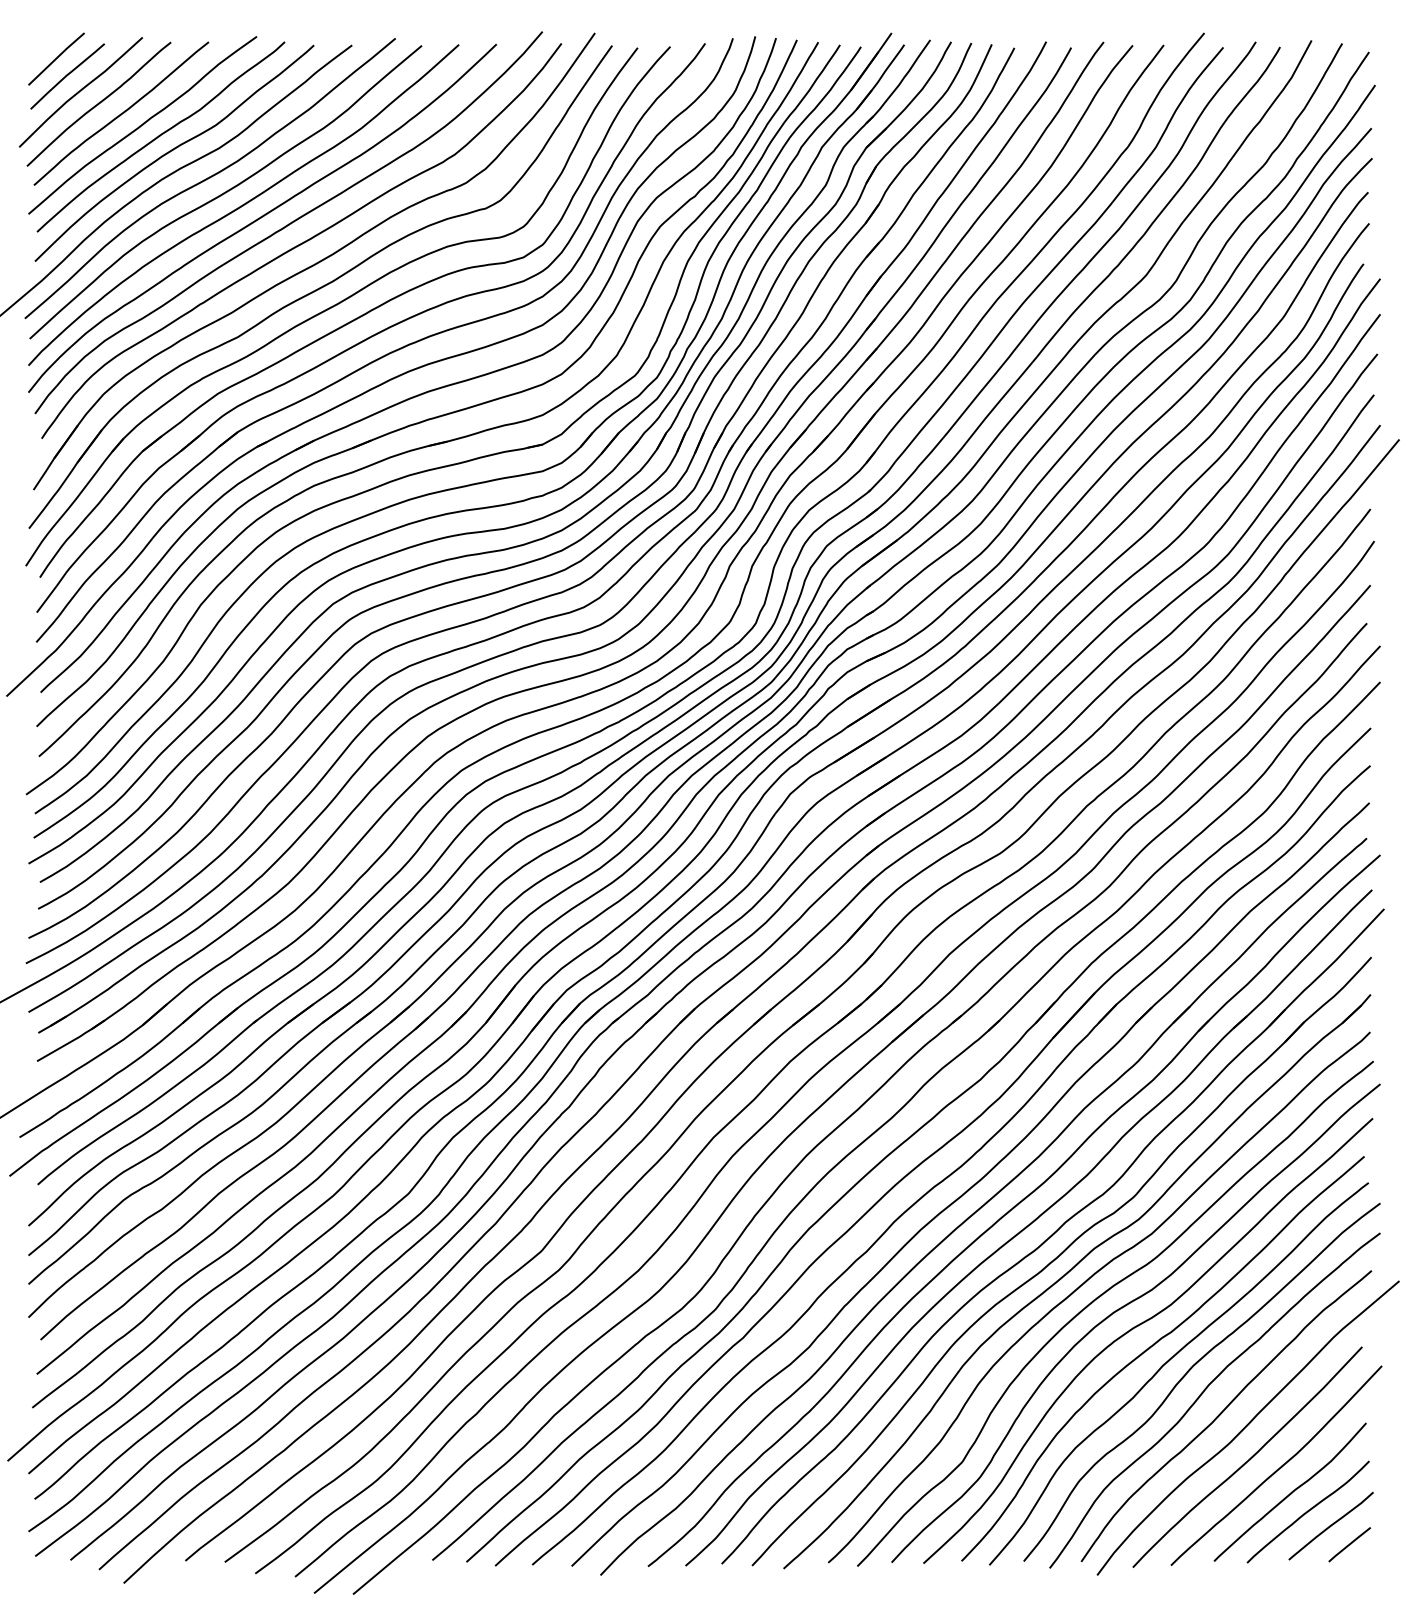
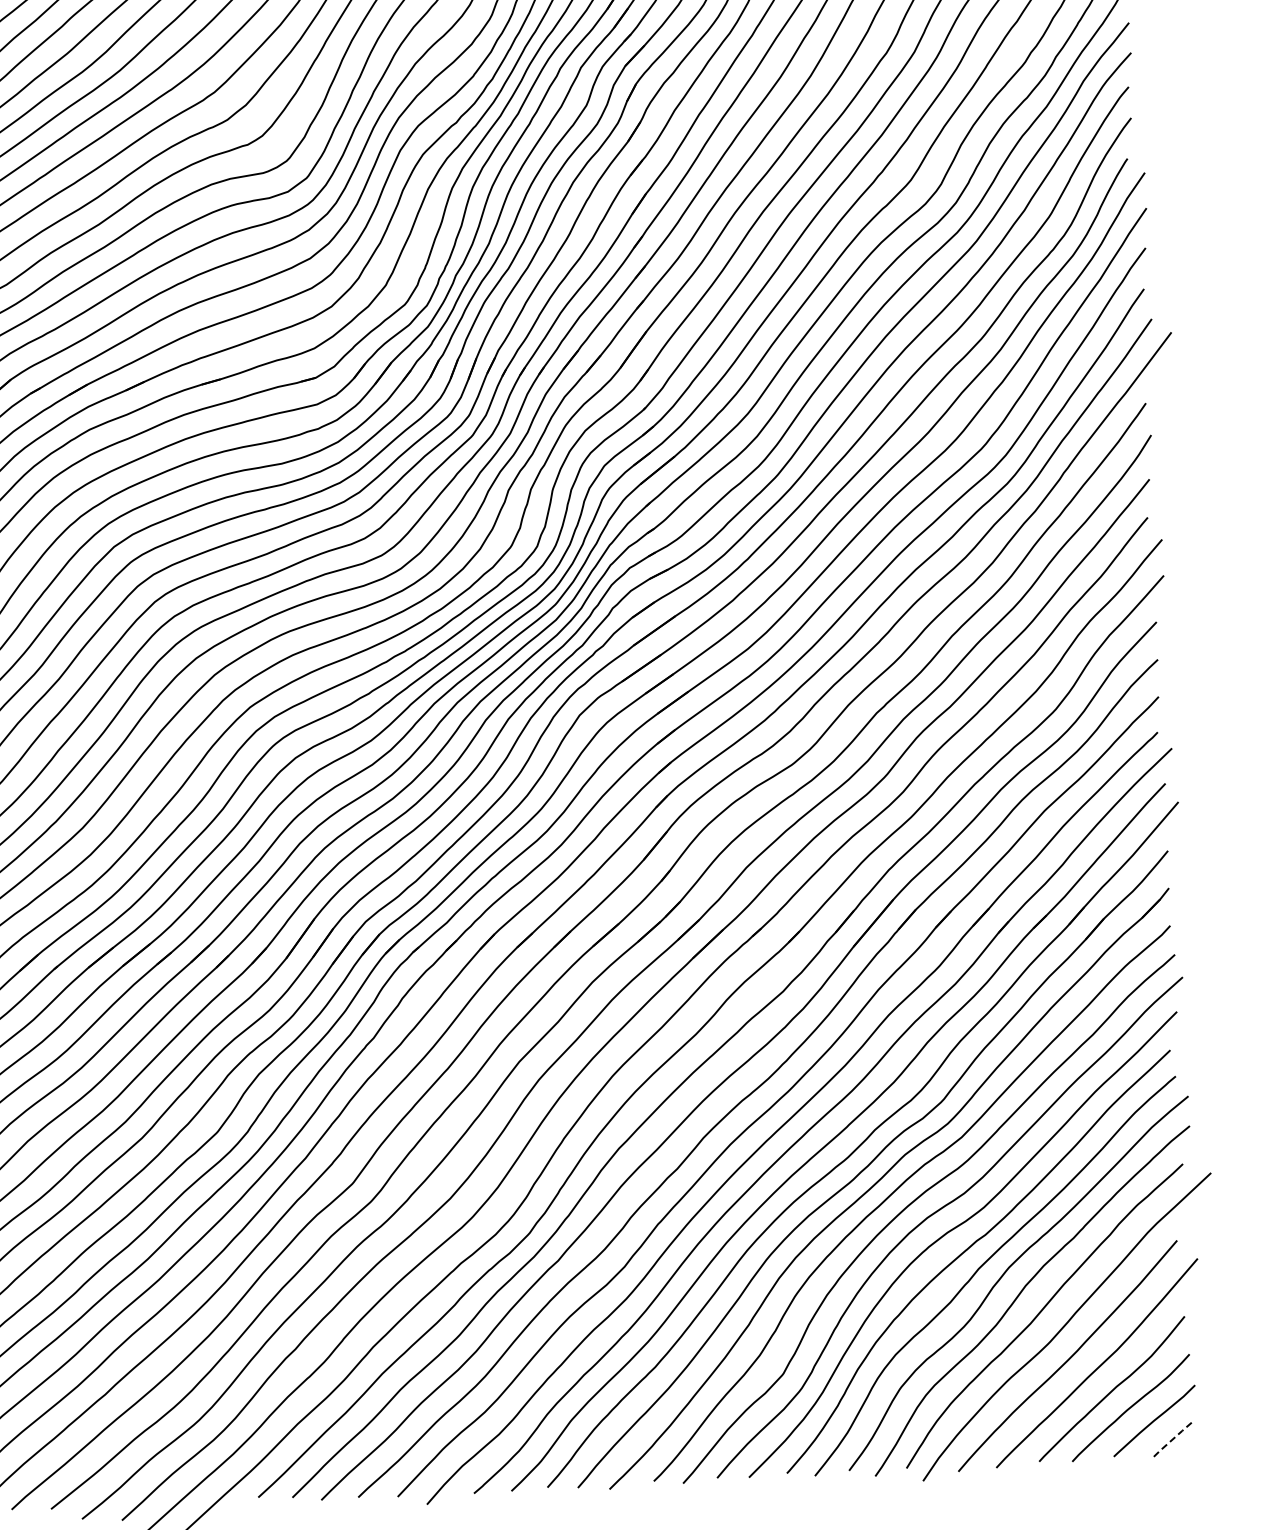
line: (1349, 1544) -> (1173, 1438), solid -> dashed

